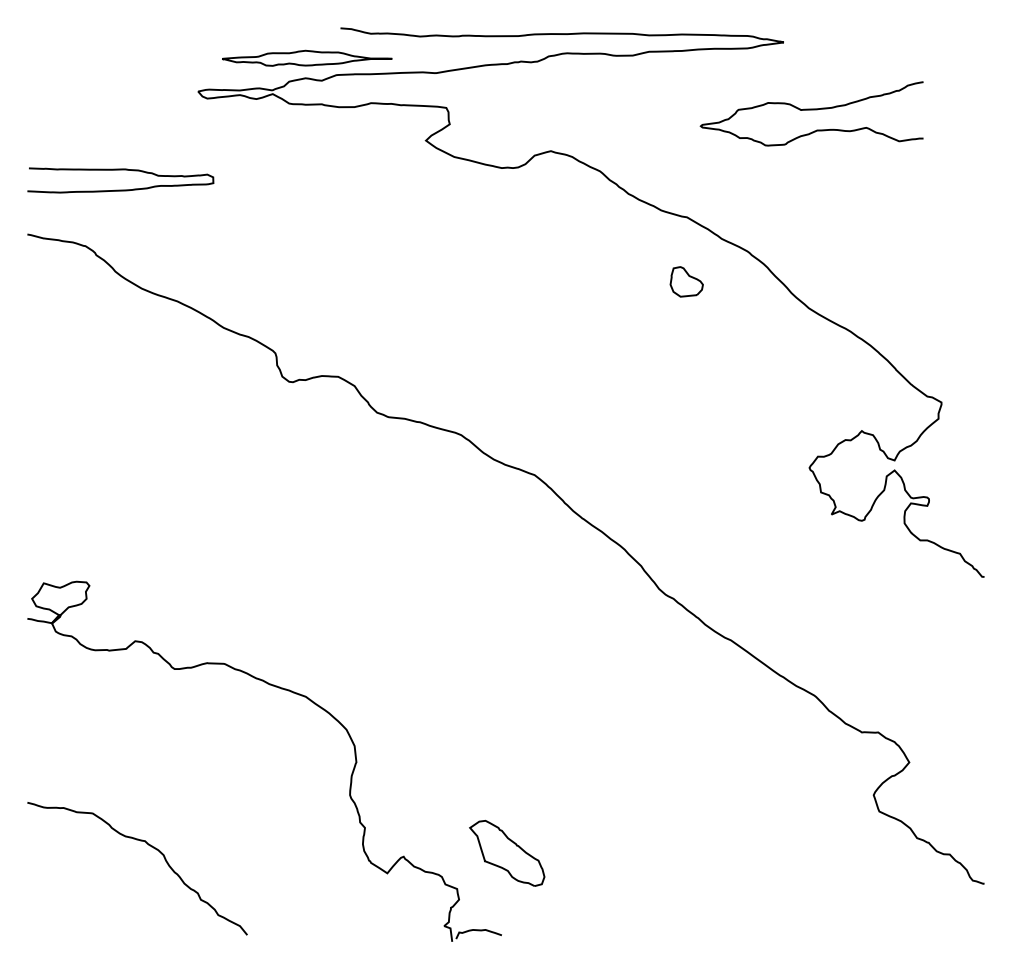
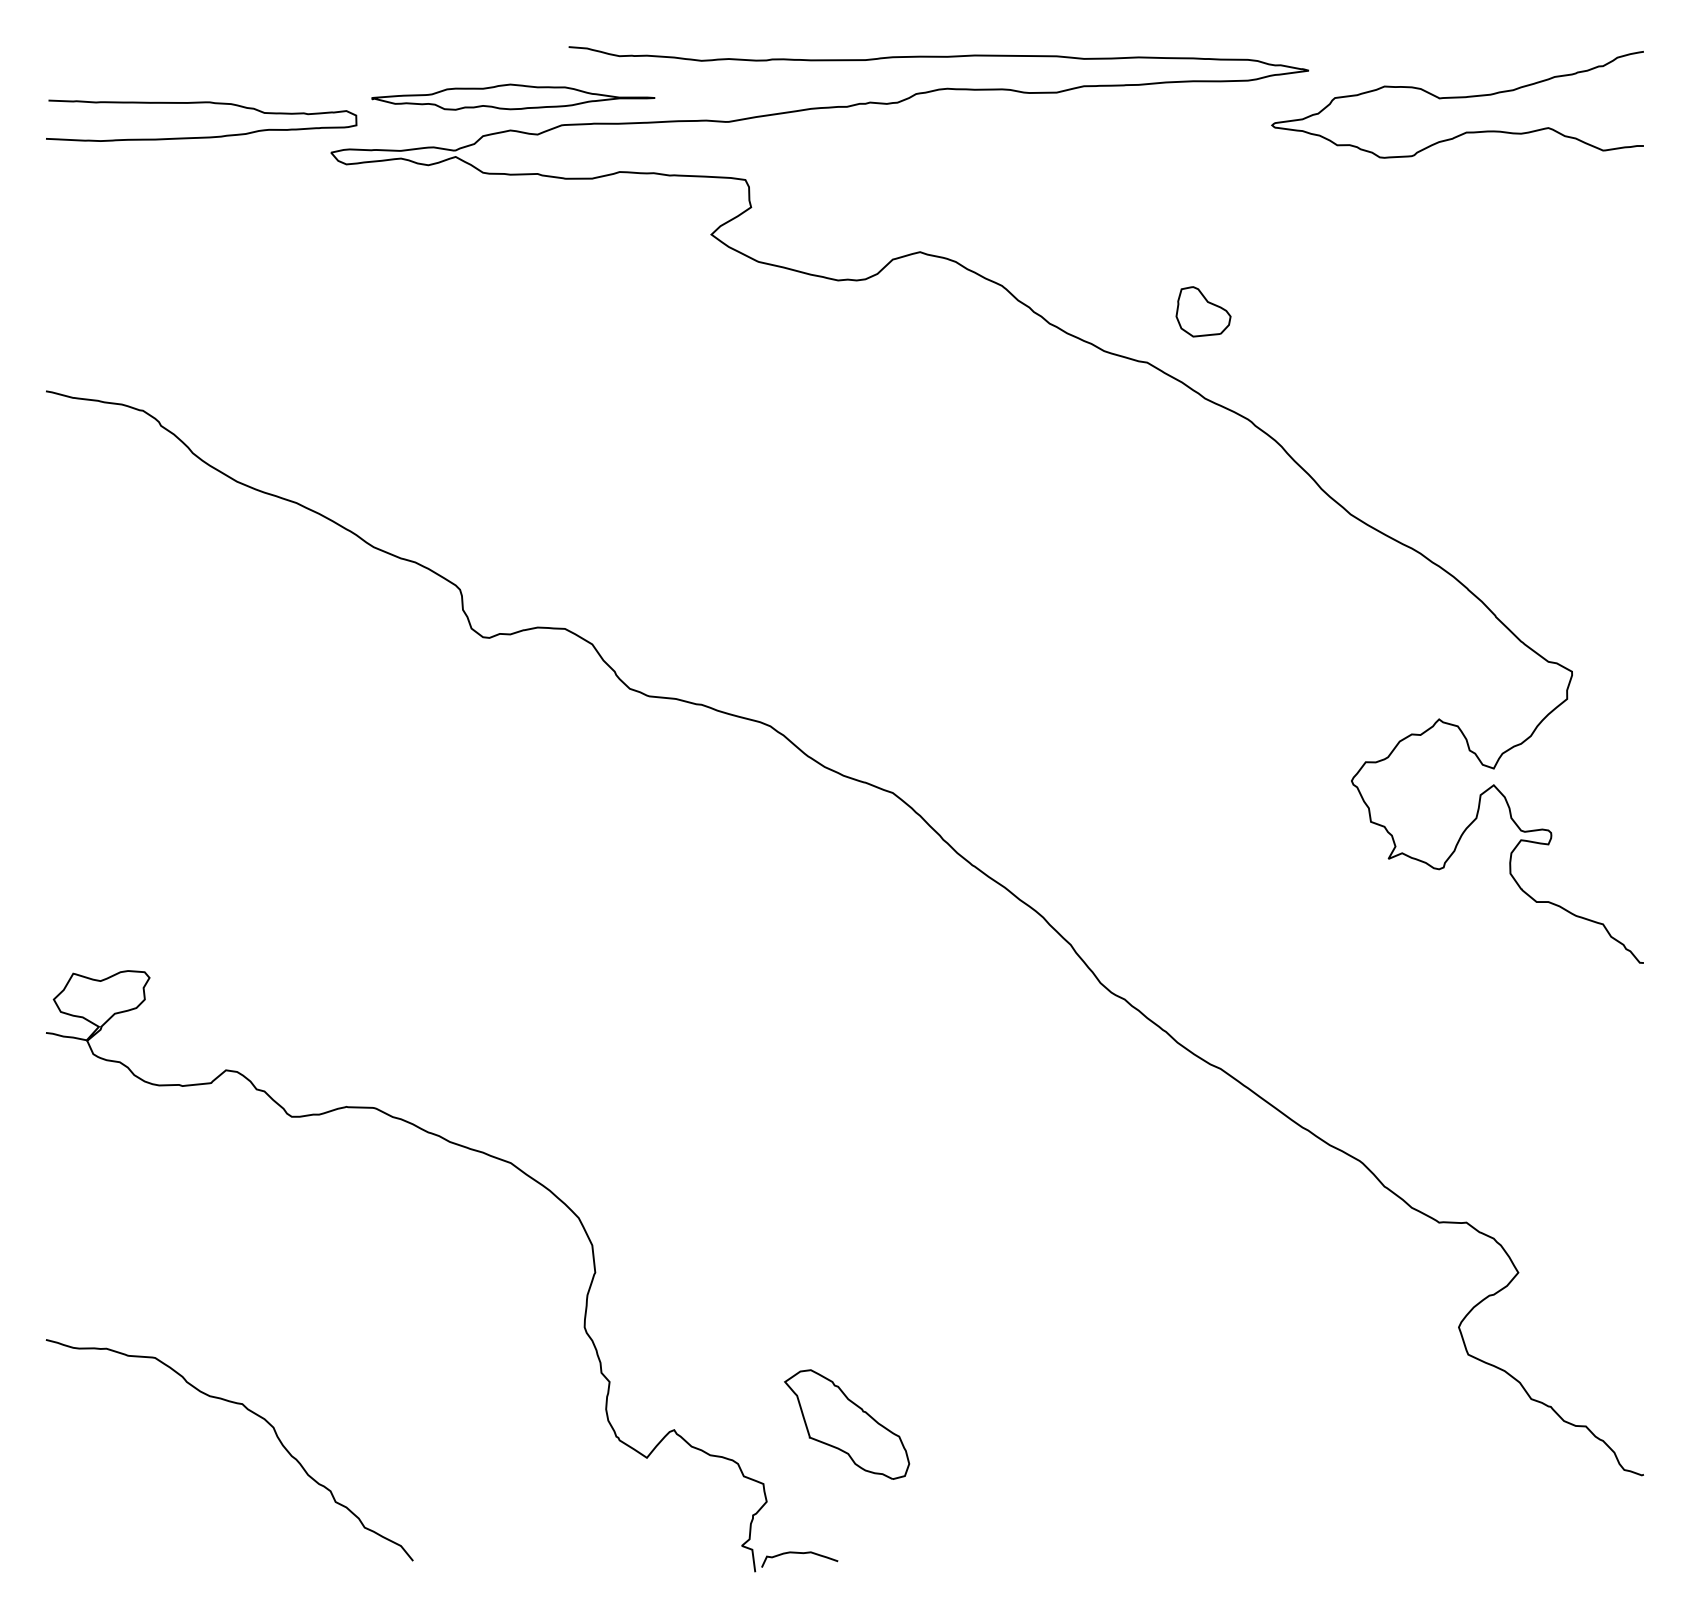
curve: (811, 110) -> (1456, 99), moved
curve: (120, 189) -> (201, 135), moved
part: (686, 281) -> (1203, 311), moved

